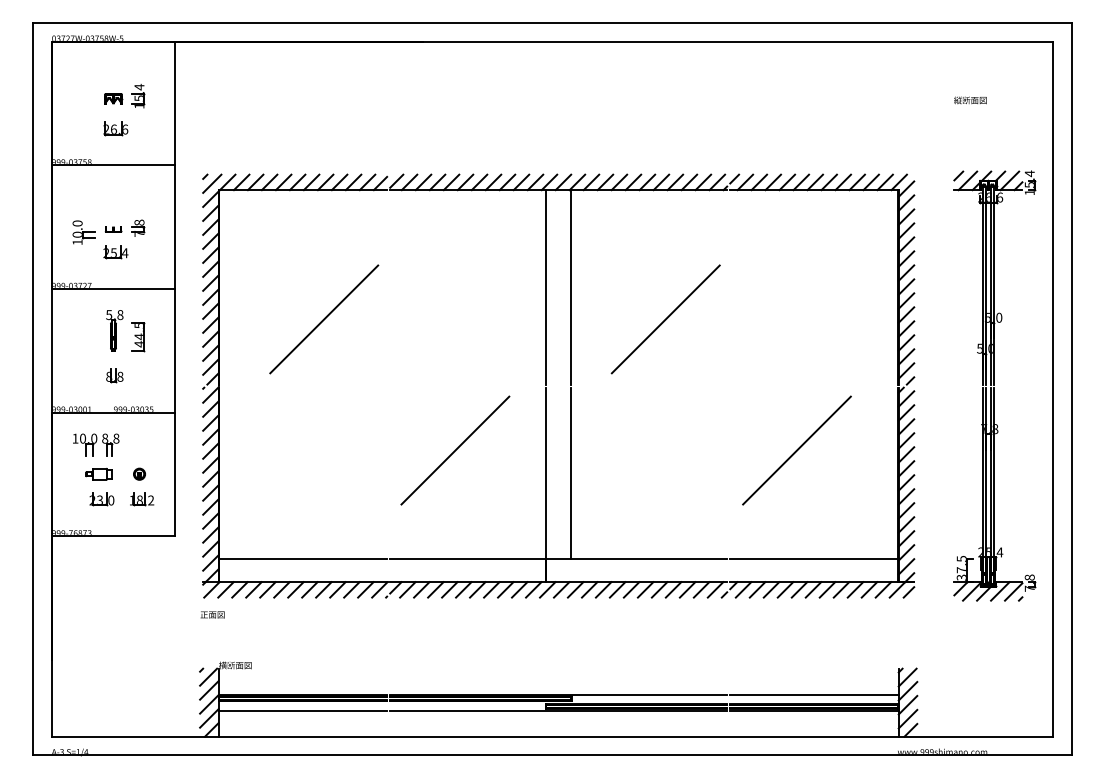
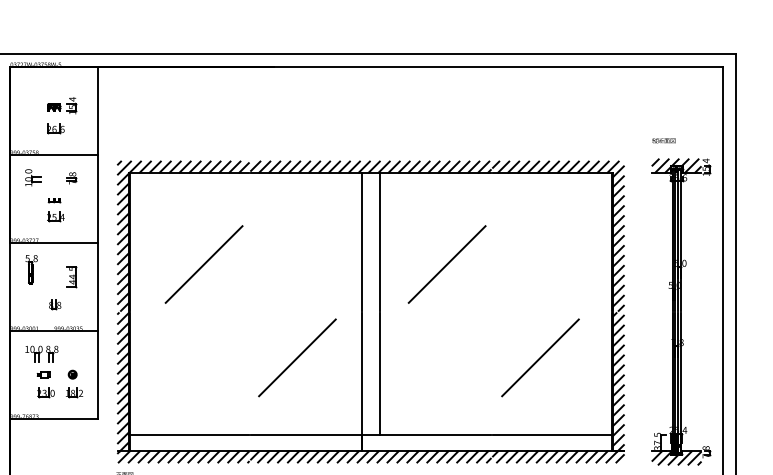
text: (970, 100) -> (663, 140), moved
part: (138, 227) -> (71, 177), moved
part: (83, 232) -> (32, 177), moved
part: (114, 330) -> (31, 269), moved
part: (98, 474) -> (43, 374), size x0.7

